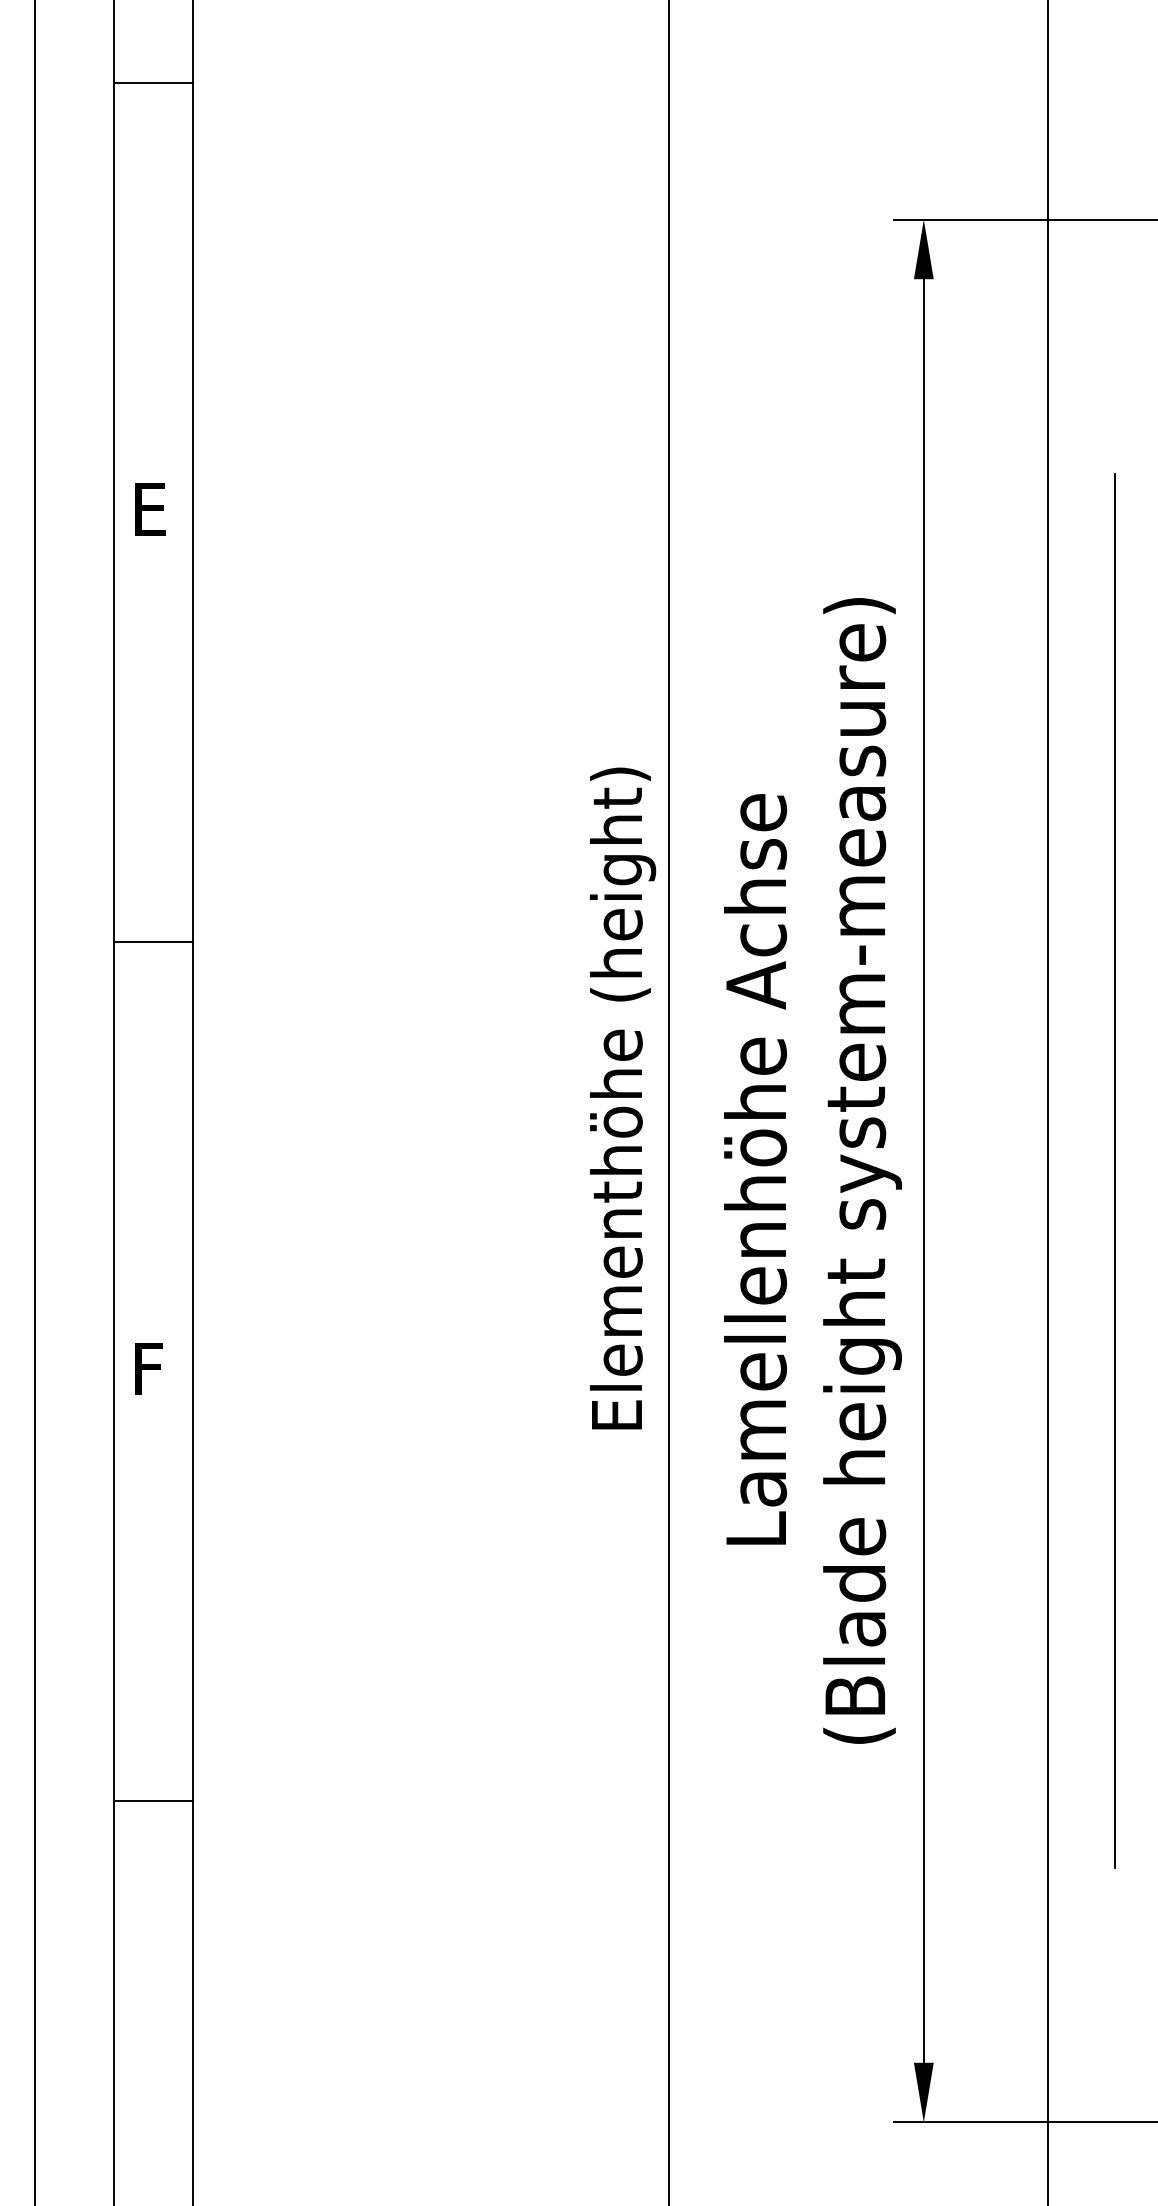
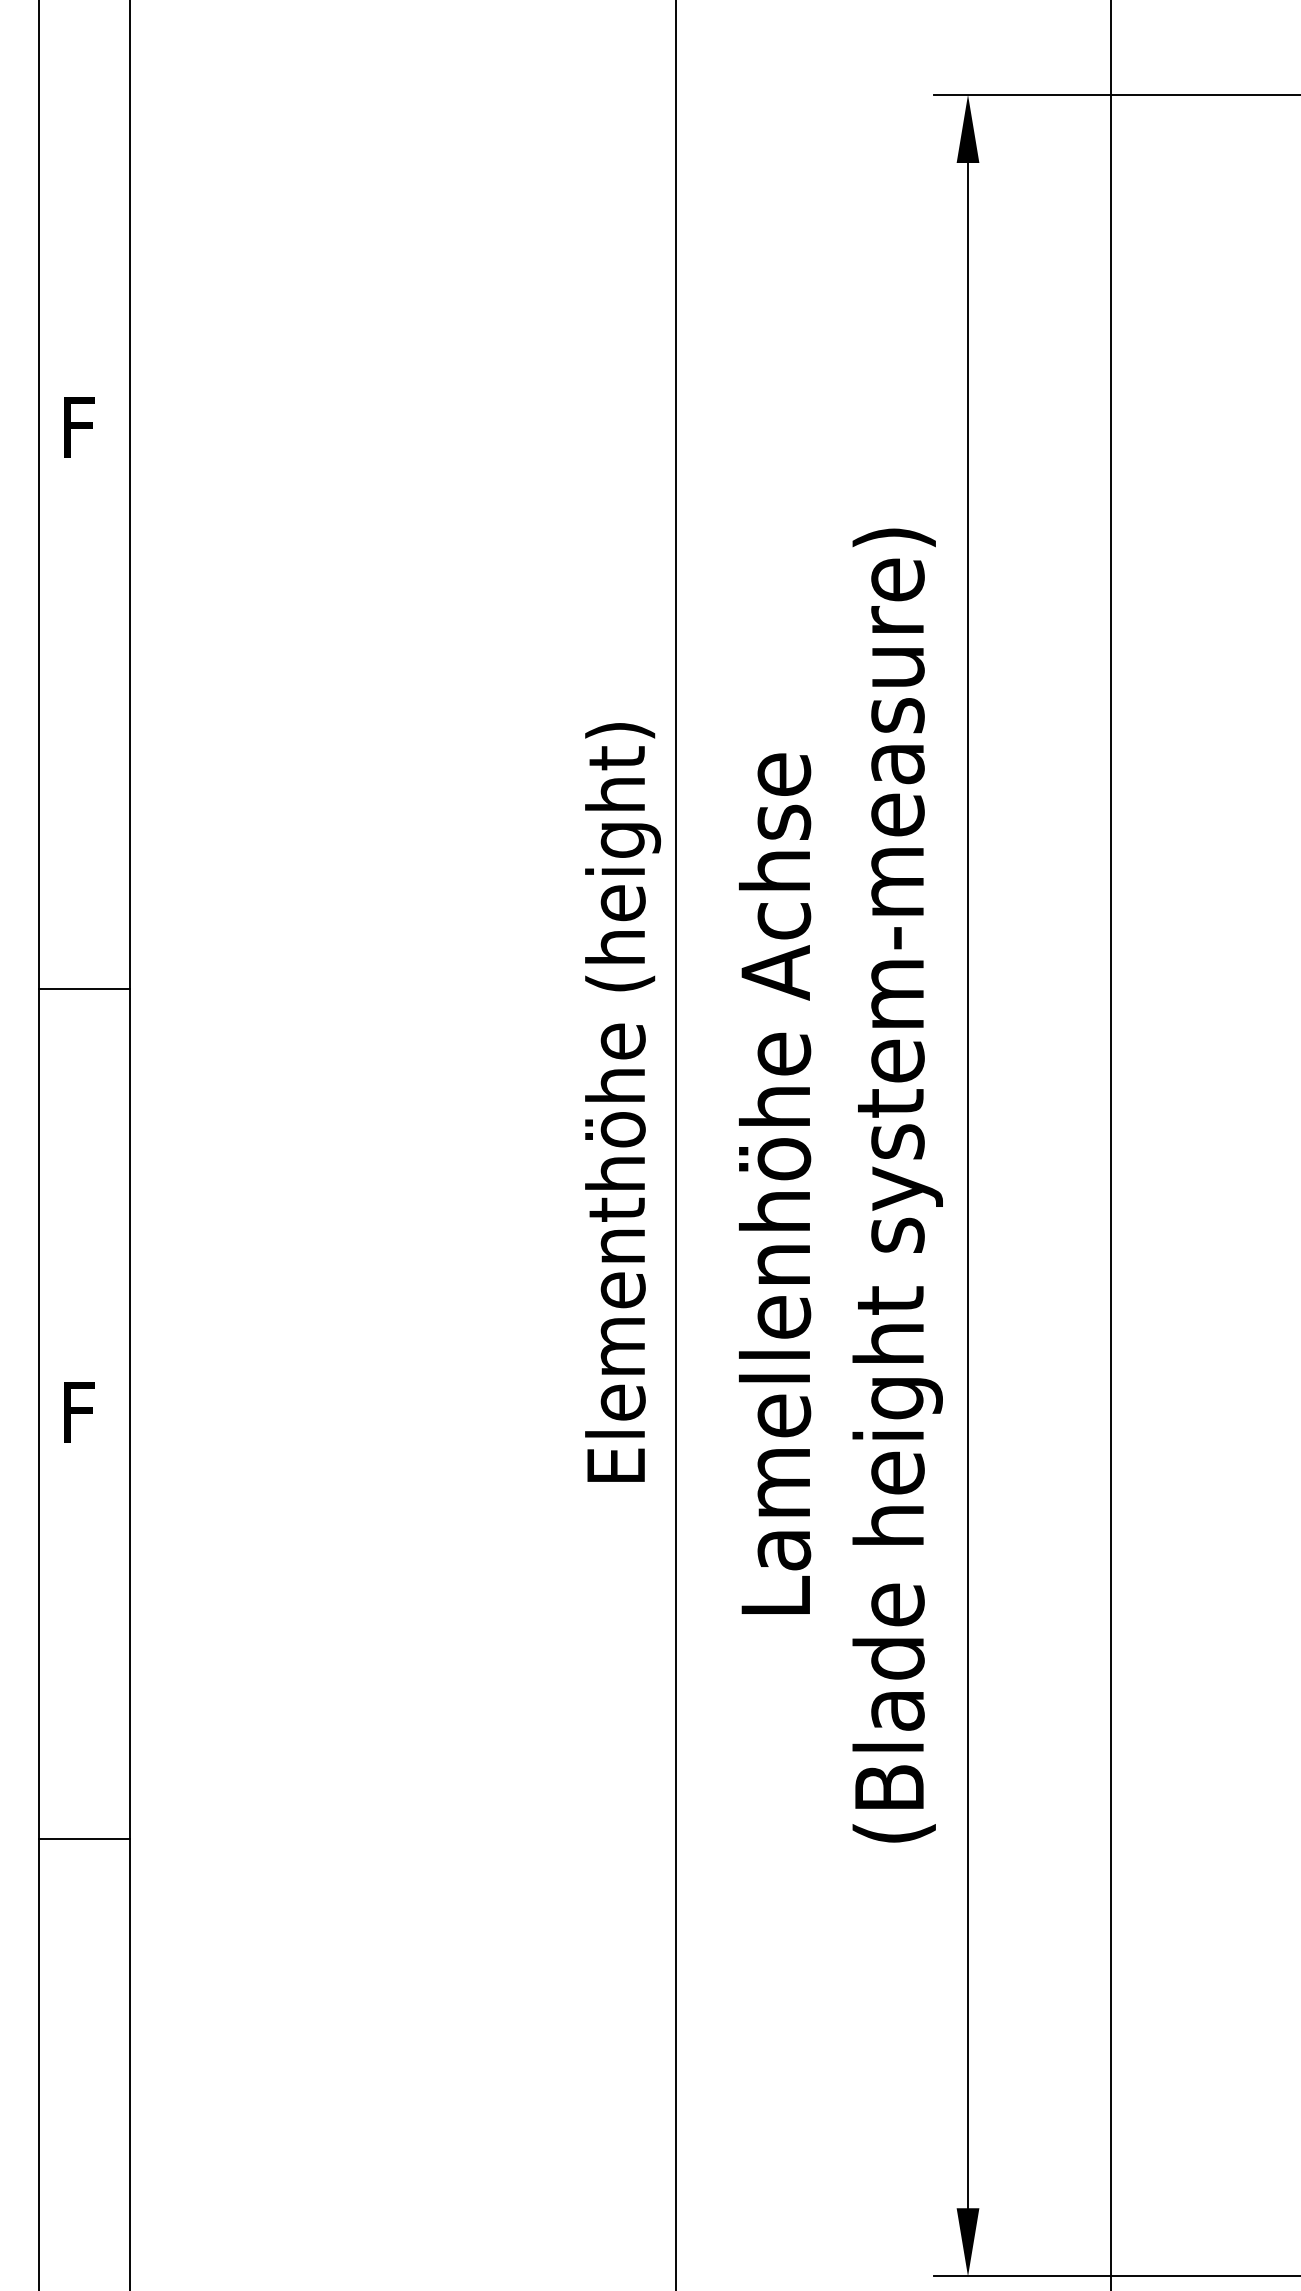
text: (153, 509) -> (84, 427), E -> F
line: (153, 941) -> (84, 988), moved
line: (1114, 1170) -> (1186, 1185), removed
line: (153, 1801) -> (84, 1839), moved

